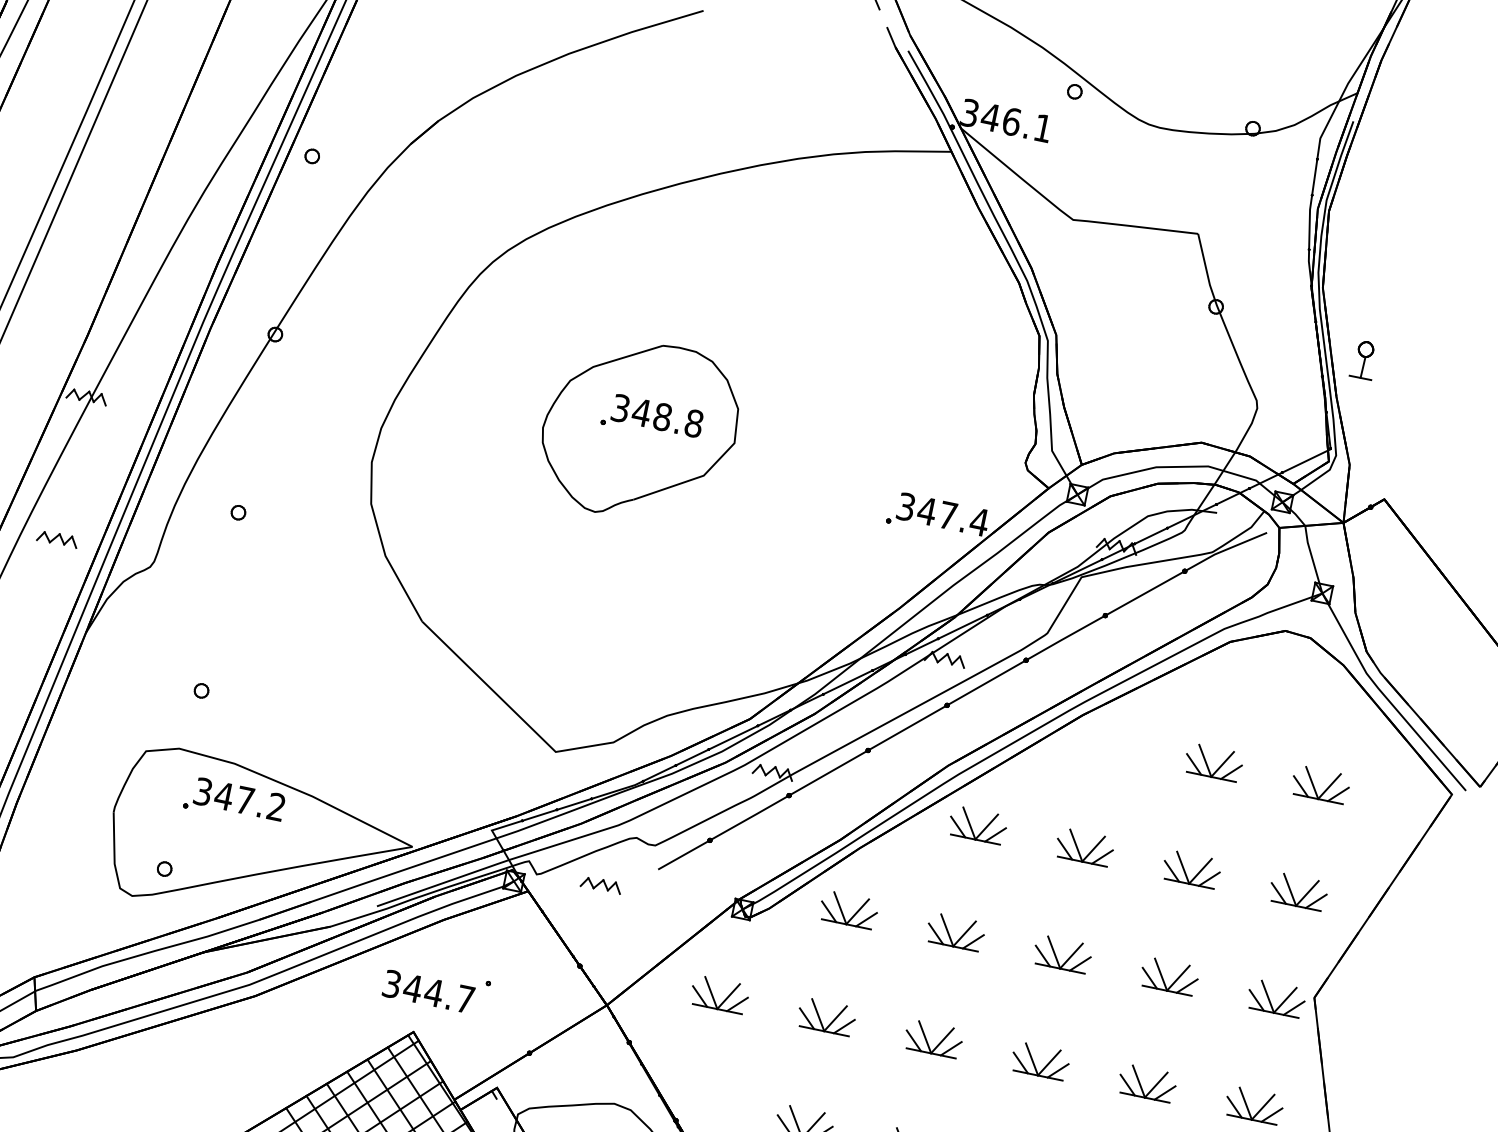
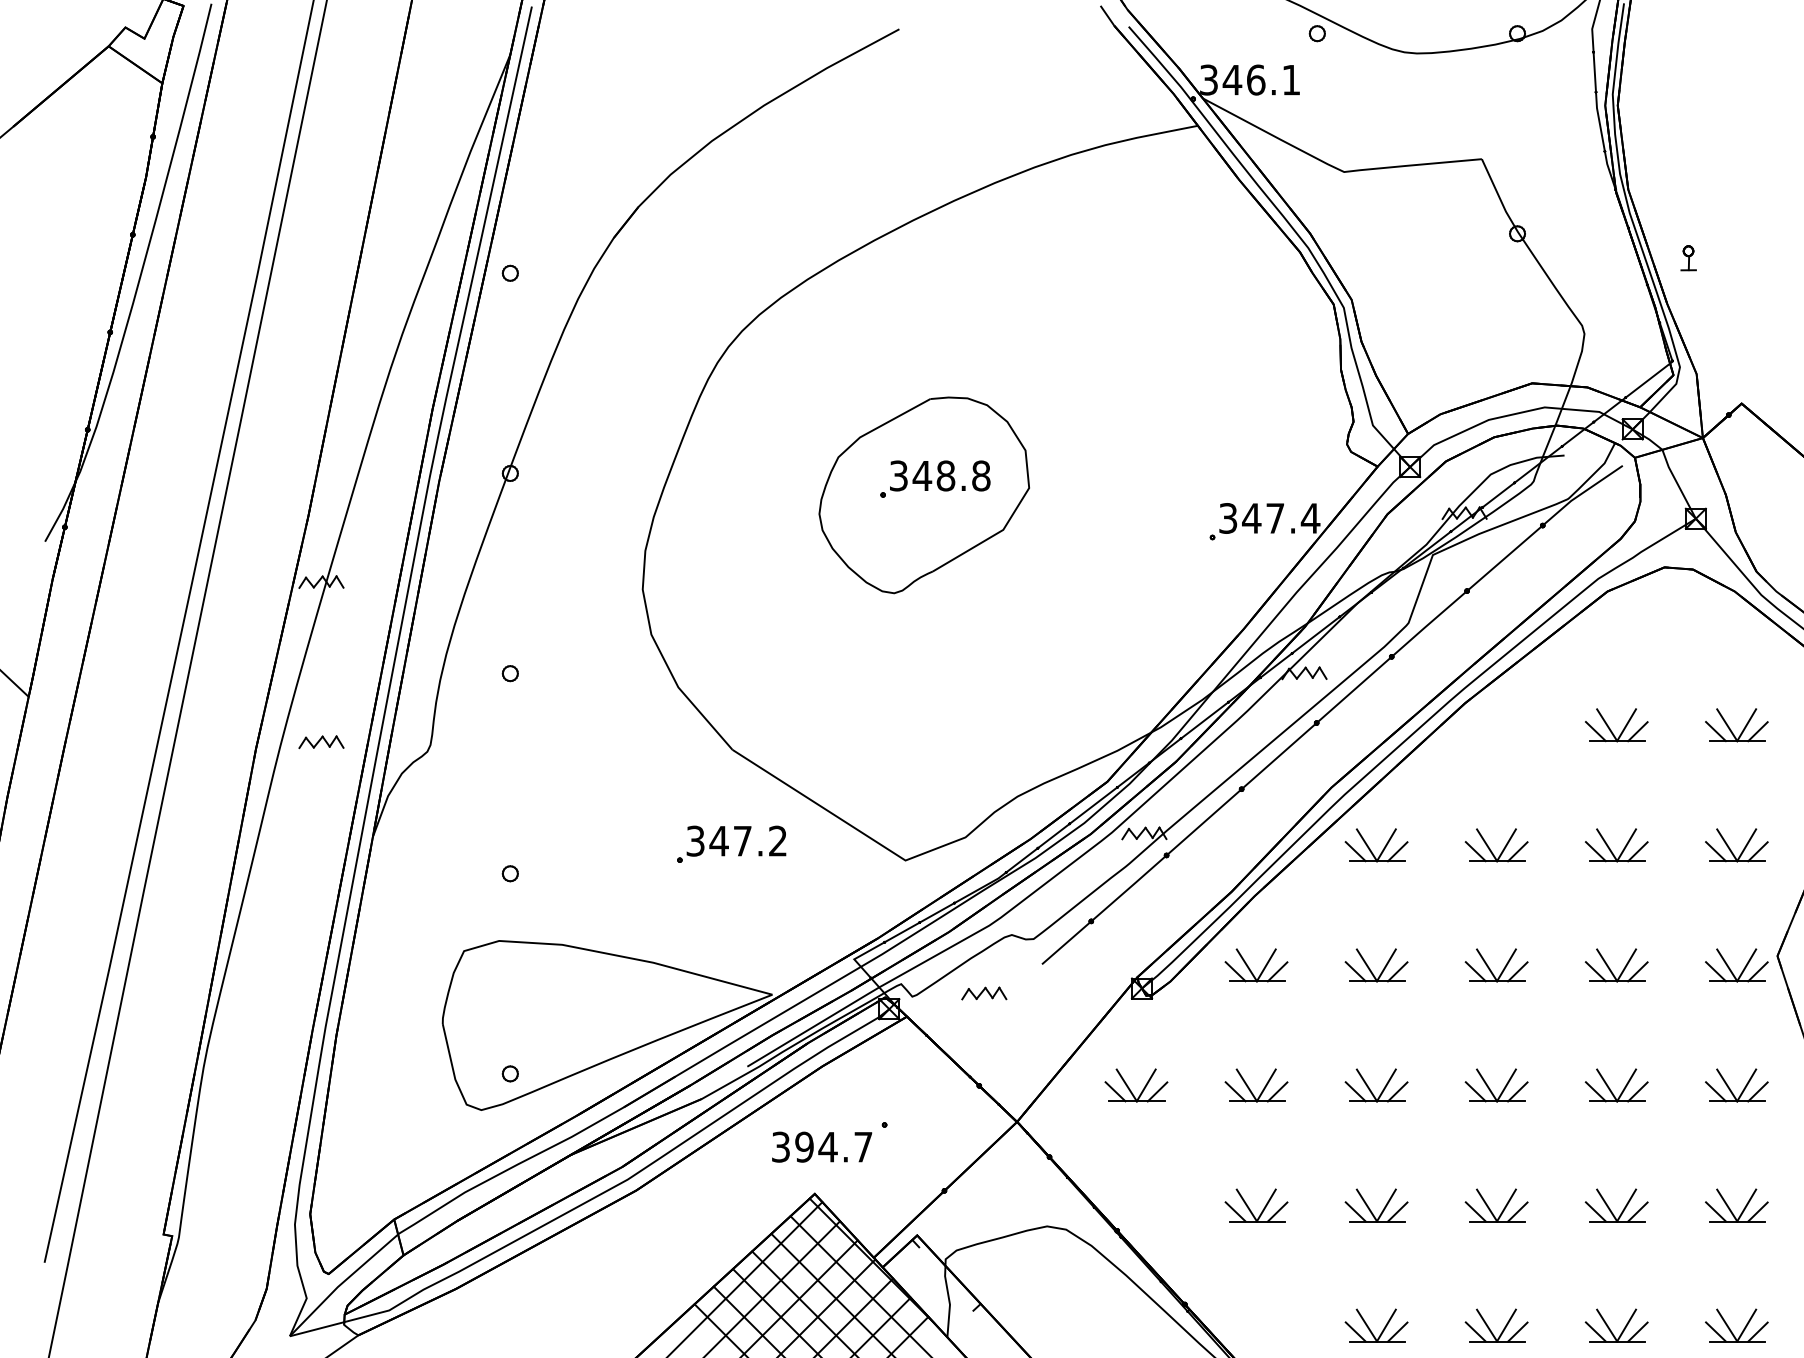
part: (1363, 360) -> (1688, 258), size x0.6
part: (234, 800) -> (731, 843), moved
text: (413, 987) -> (804, 1146), 344.7 -> 394.7

